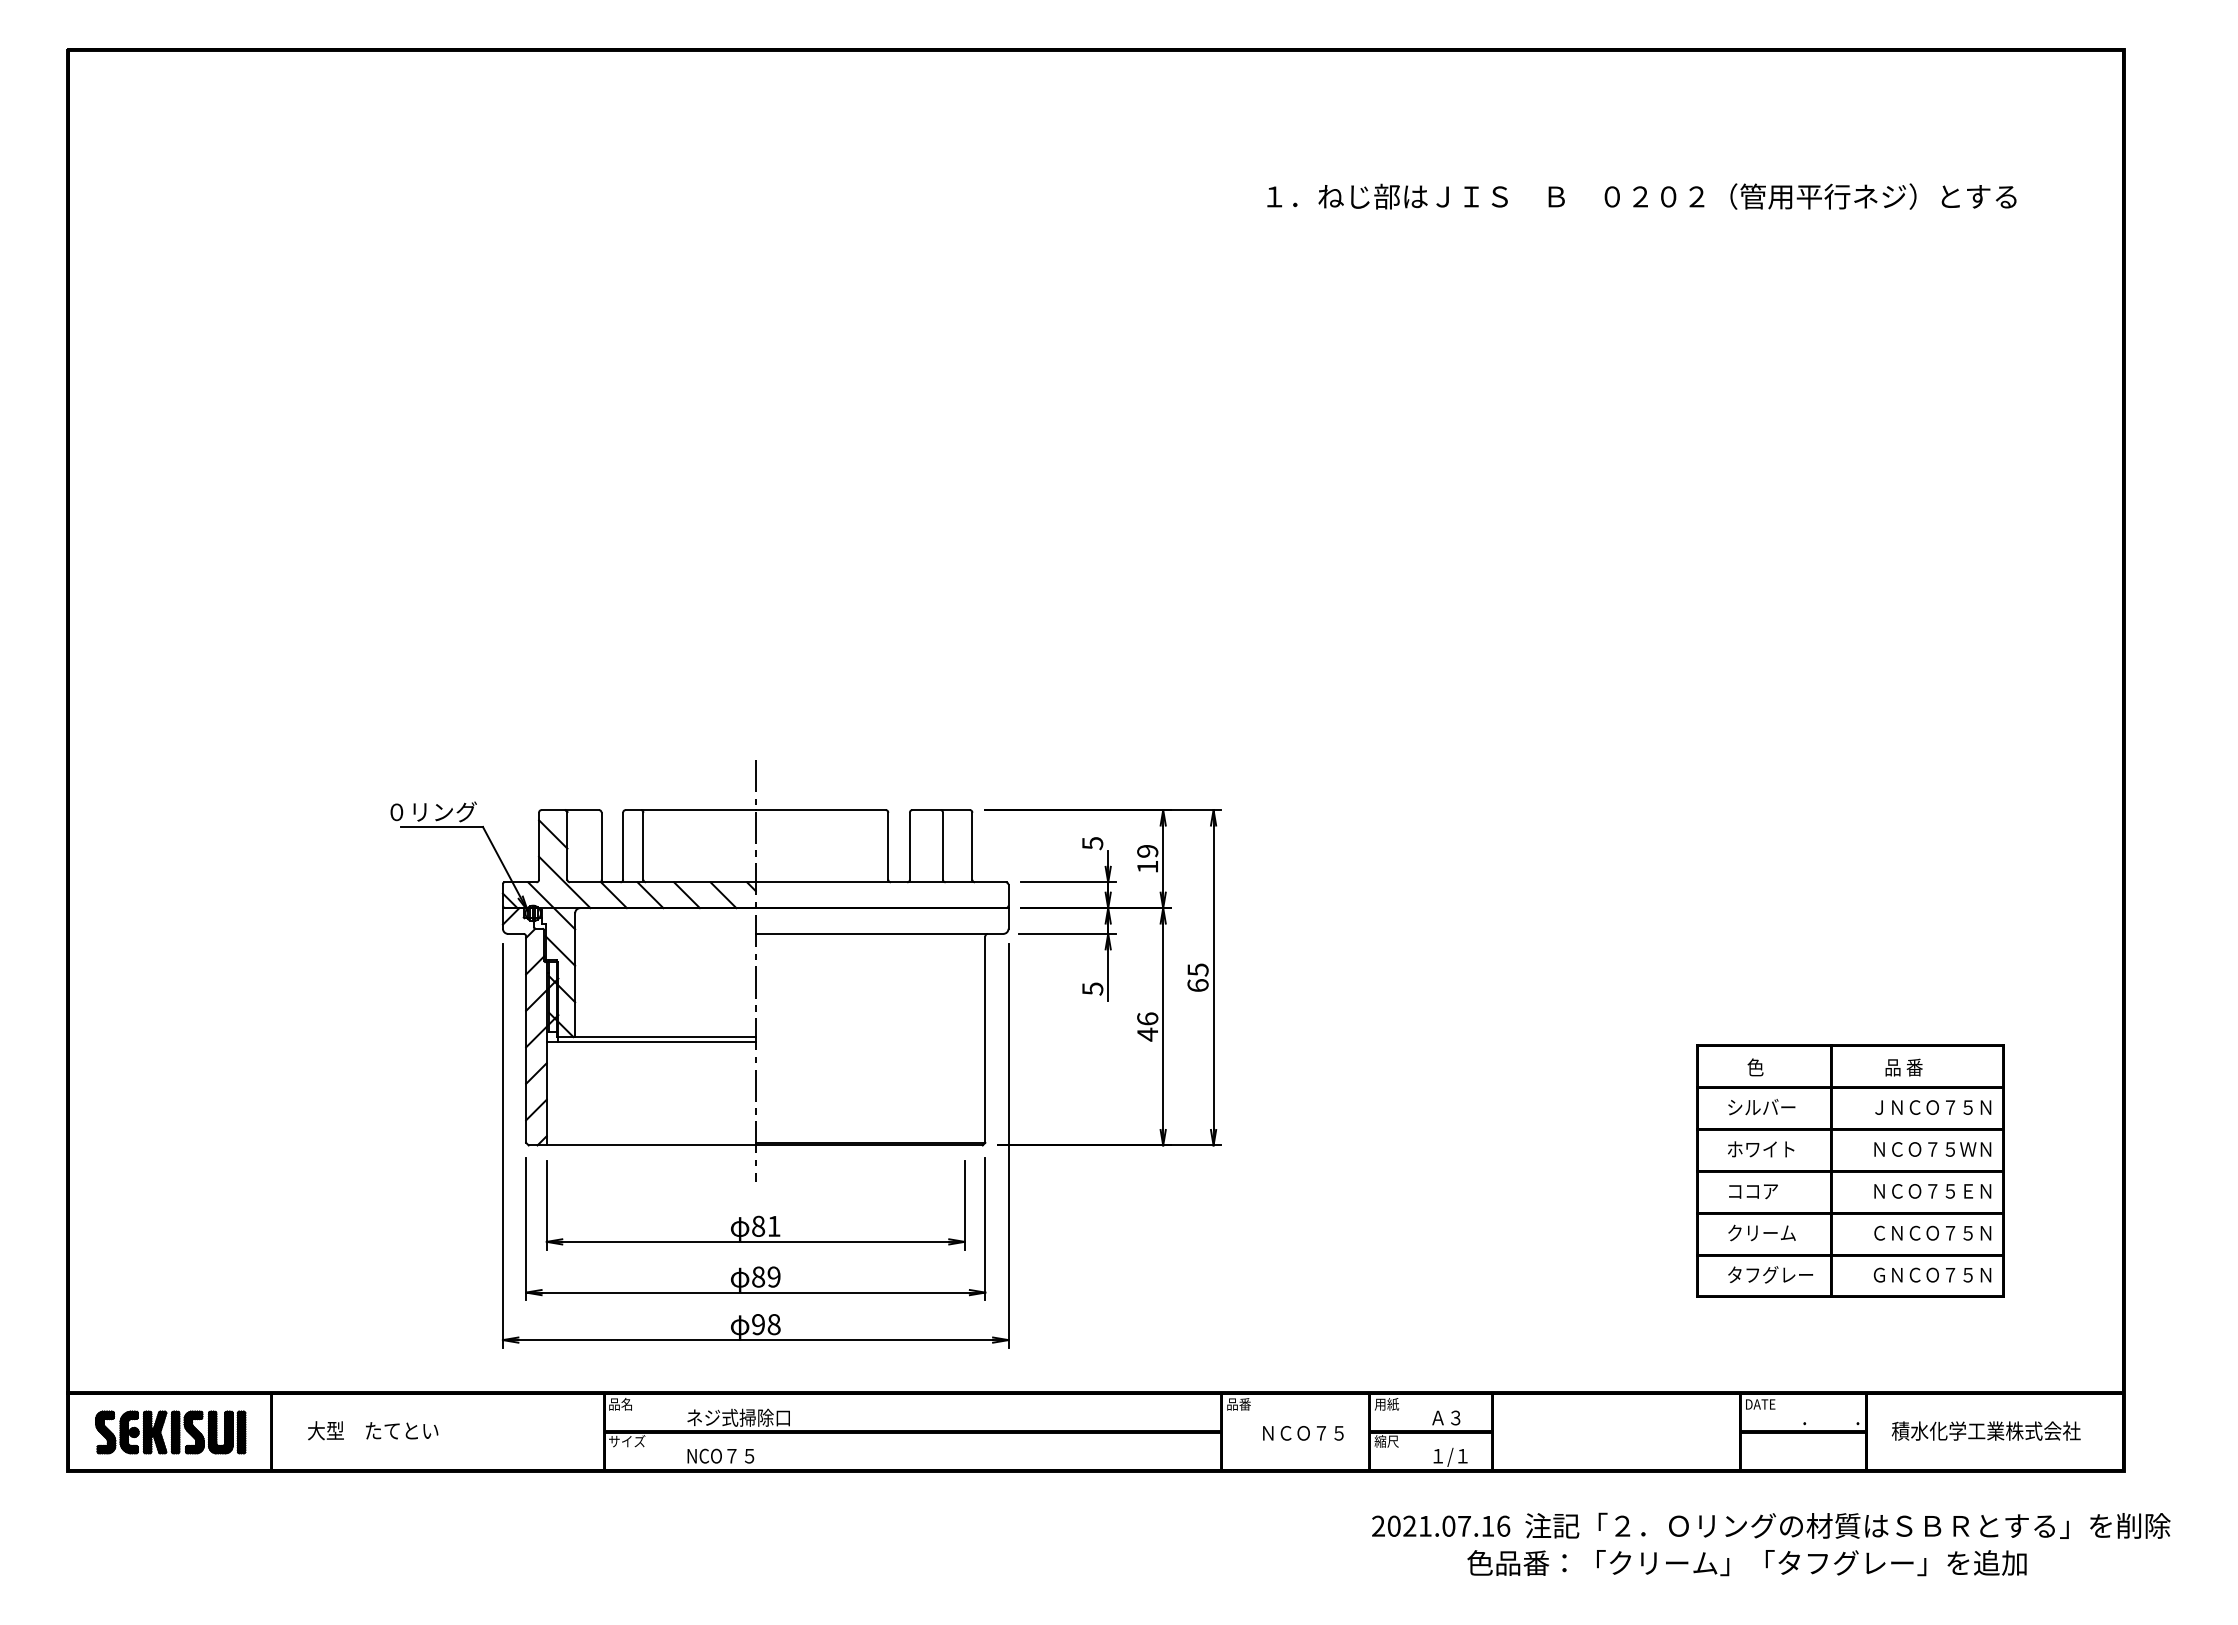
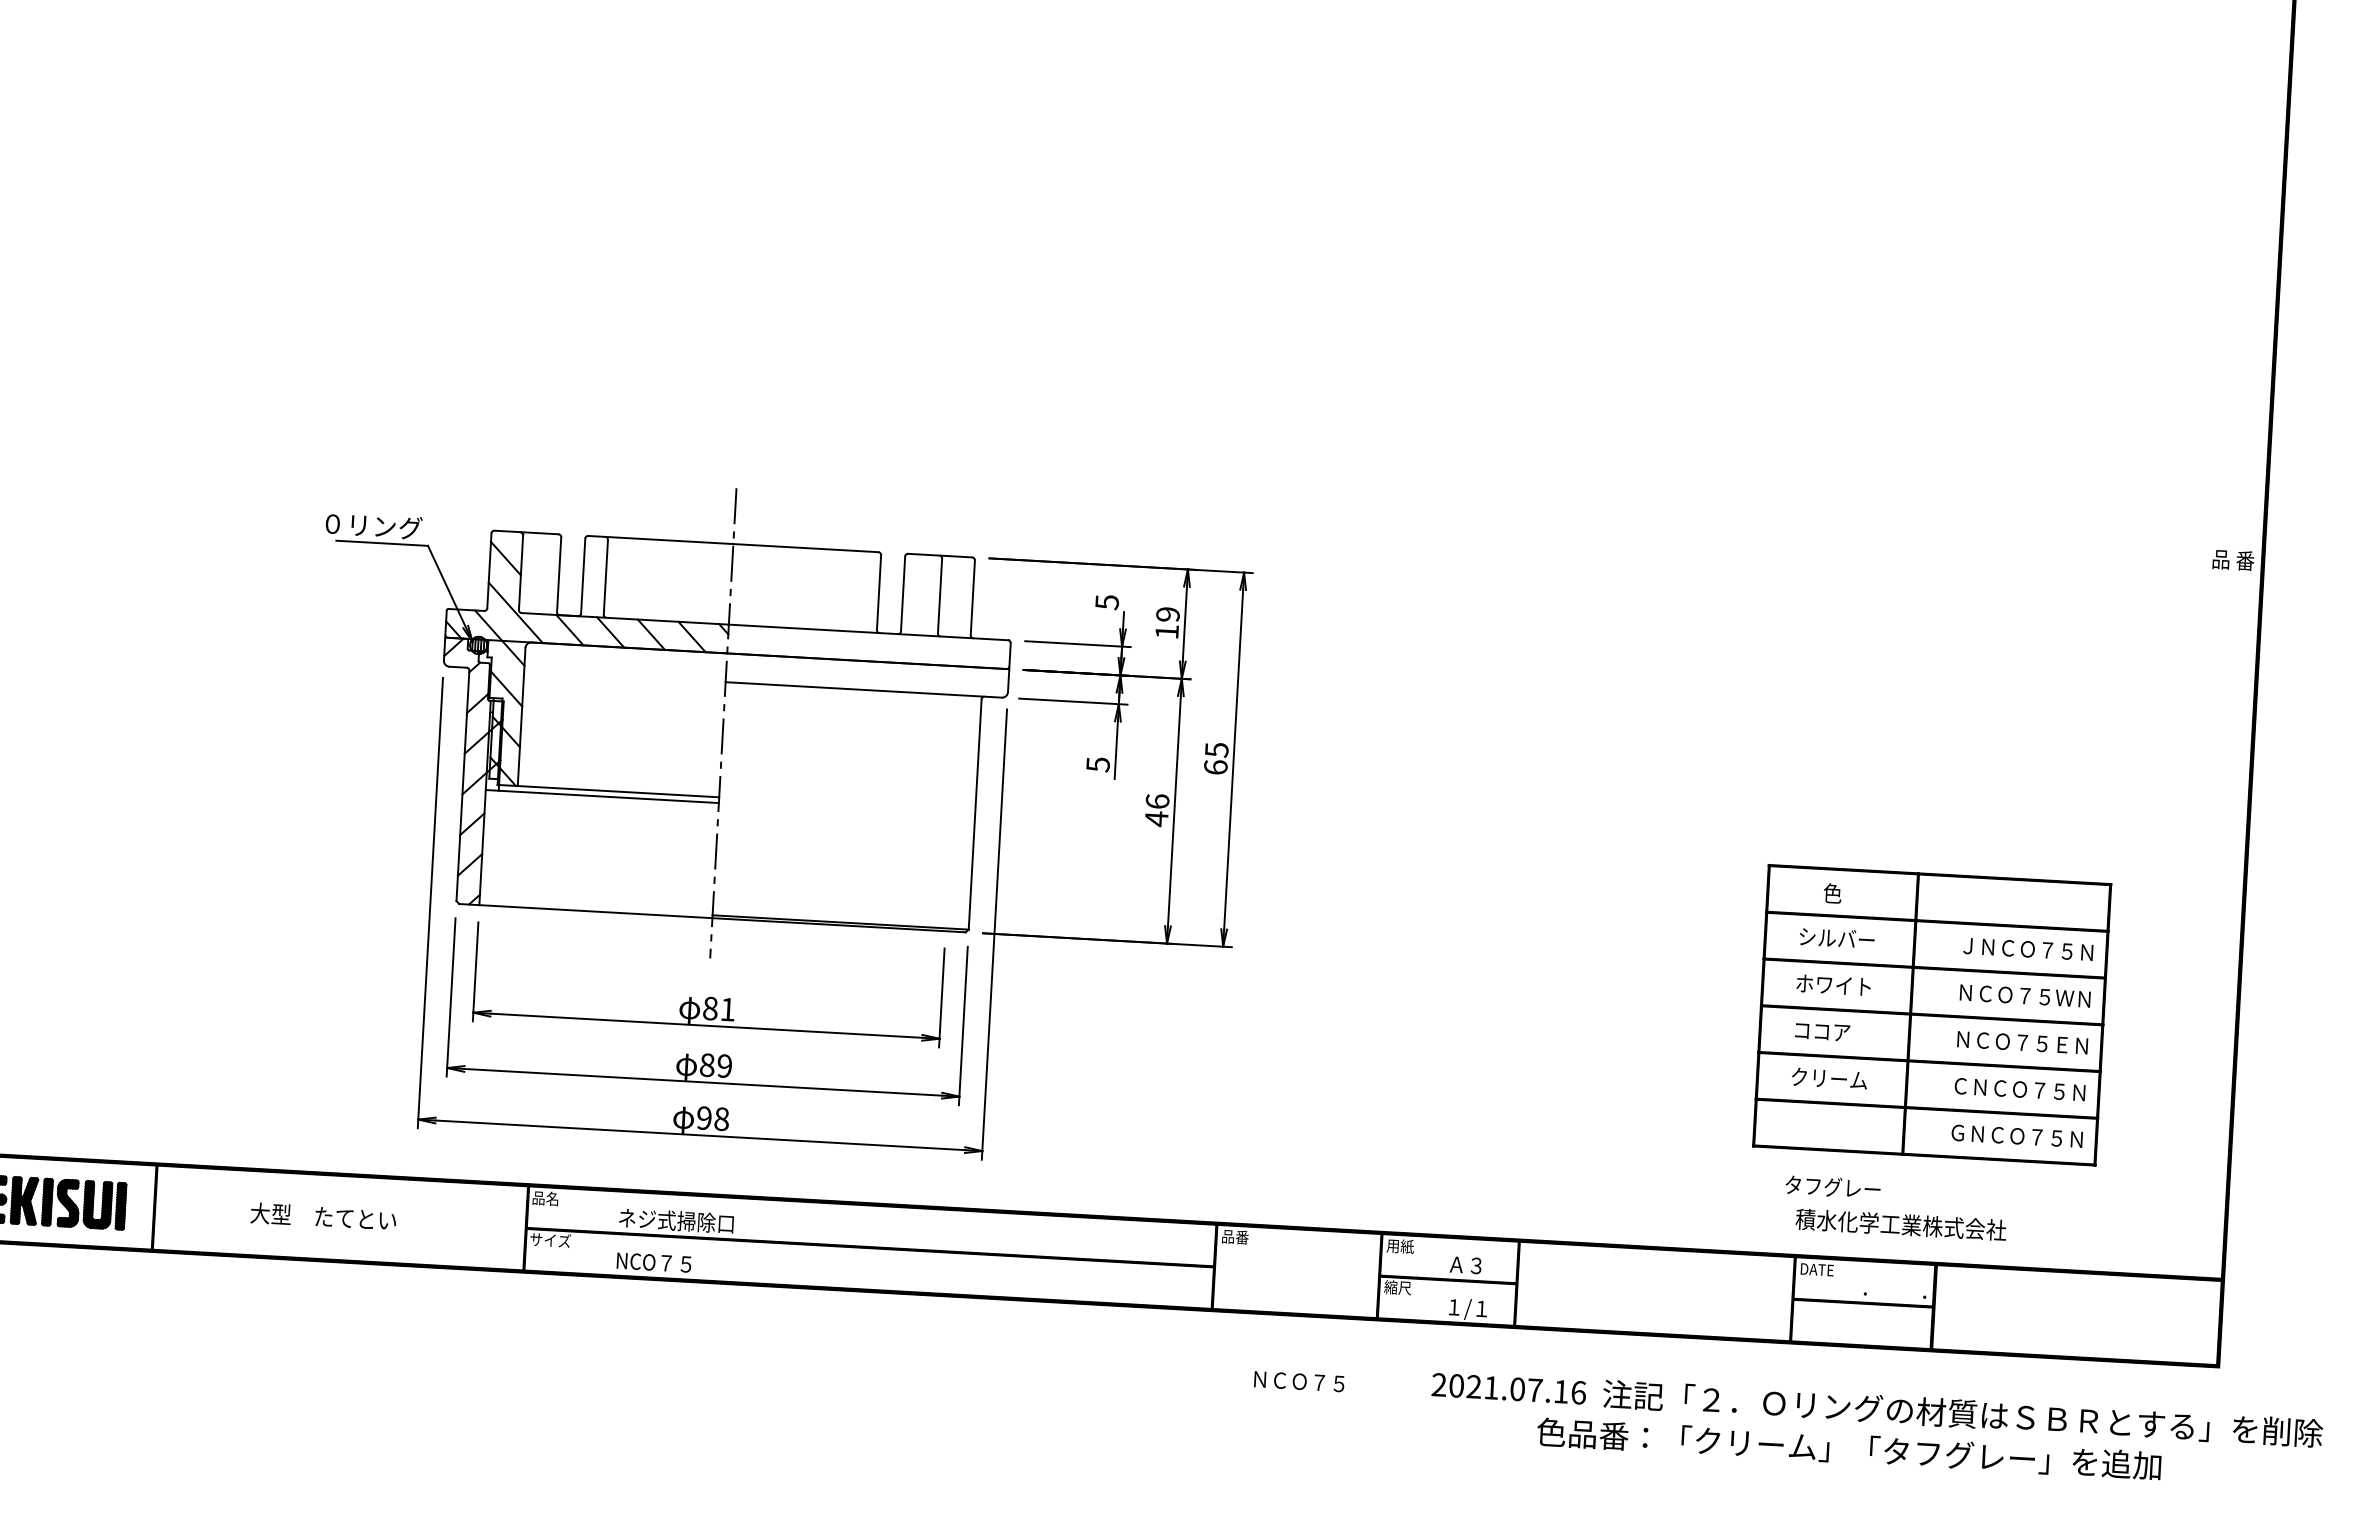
text: (1903, 1067) -> (2232, 560), moved
text: (1770, 1274) -> (1833, 1186), moved
text: (373, 1430) -> (323, 1216), moved
text: (1985, 1430) -> (1900, 1224), moved
text: (1303, 1433) -> (1299, 1381), moved
text: (1771, 1525) -> (1877, 1408), moved
text: (1746, 1563) -> (1848, 1449), moved

